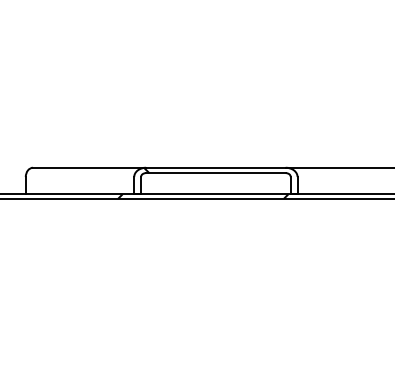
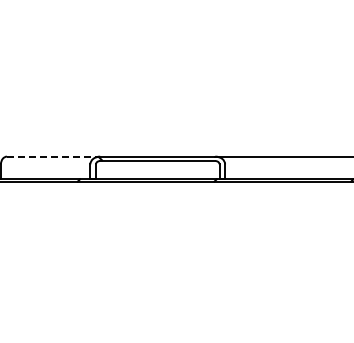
line: (89, 167) -> (53, 156), solid -> dashed

